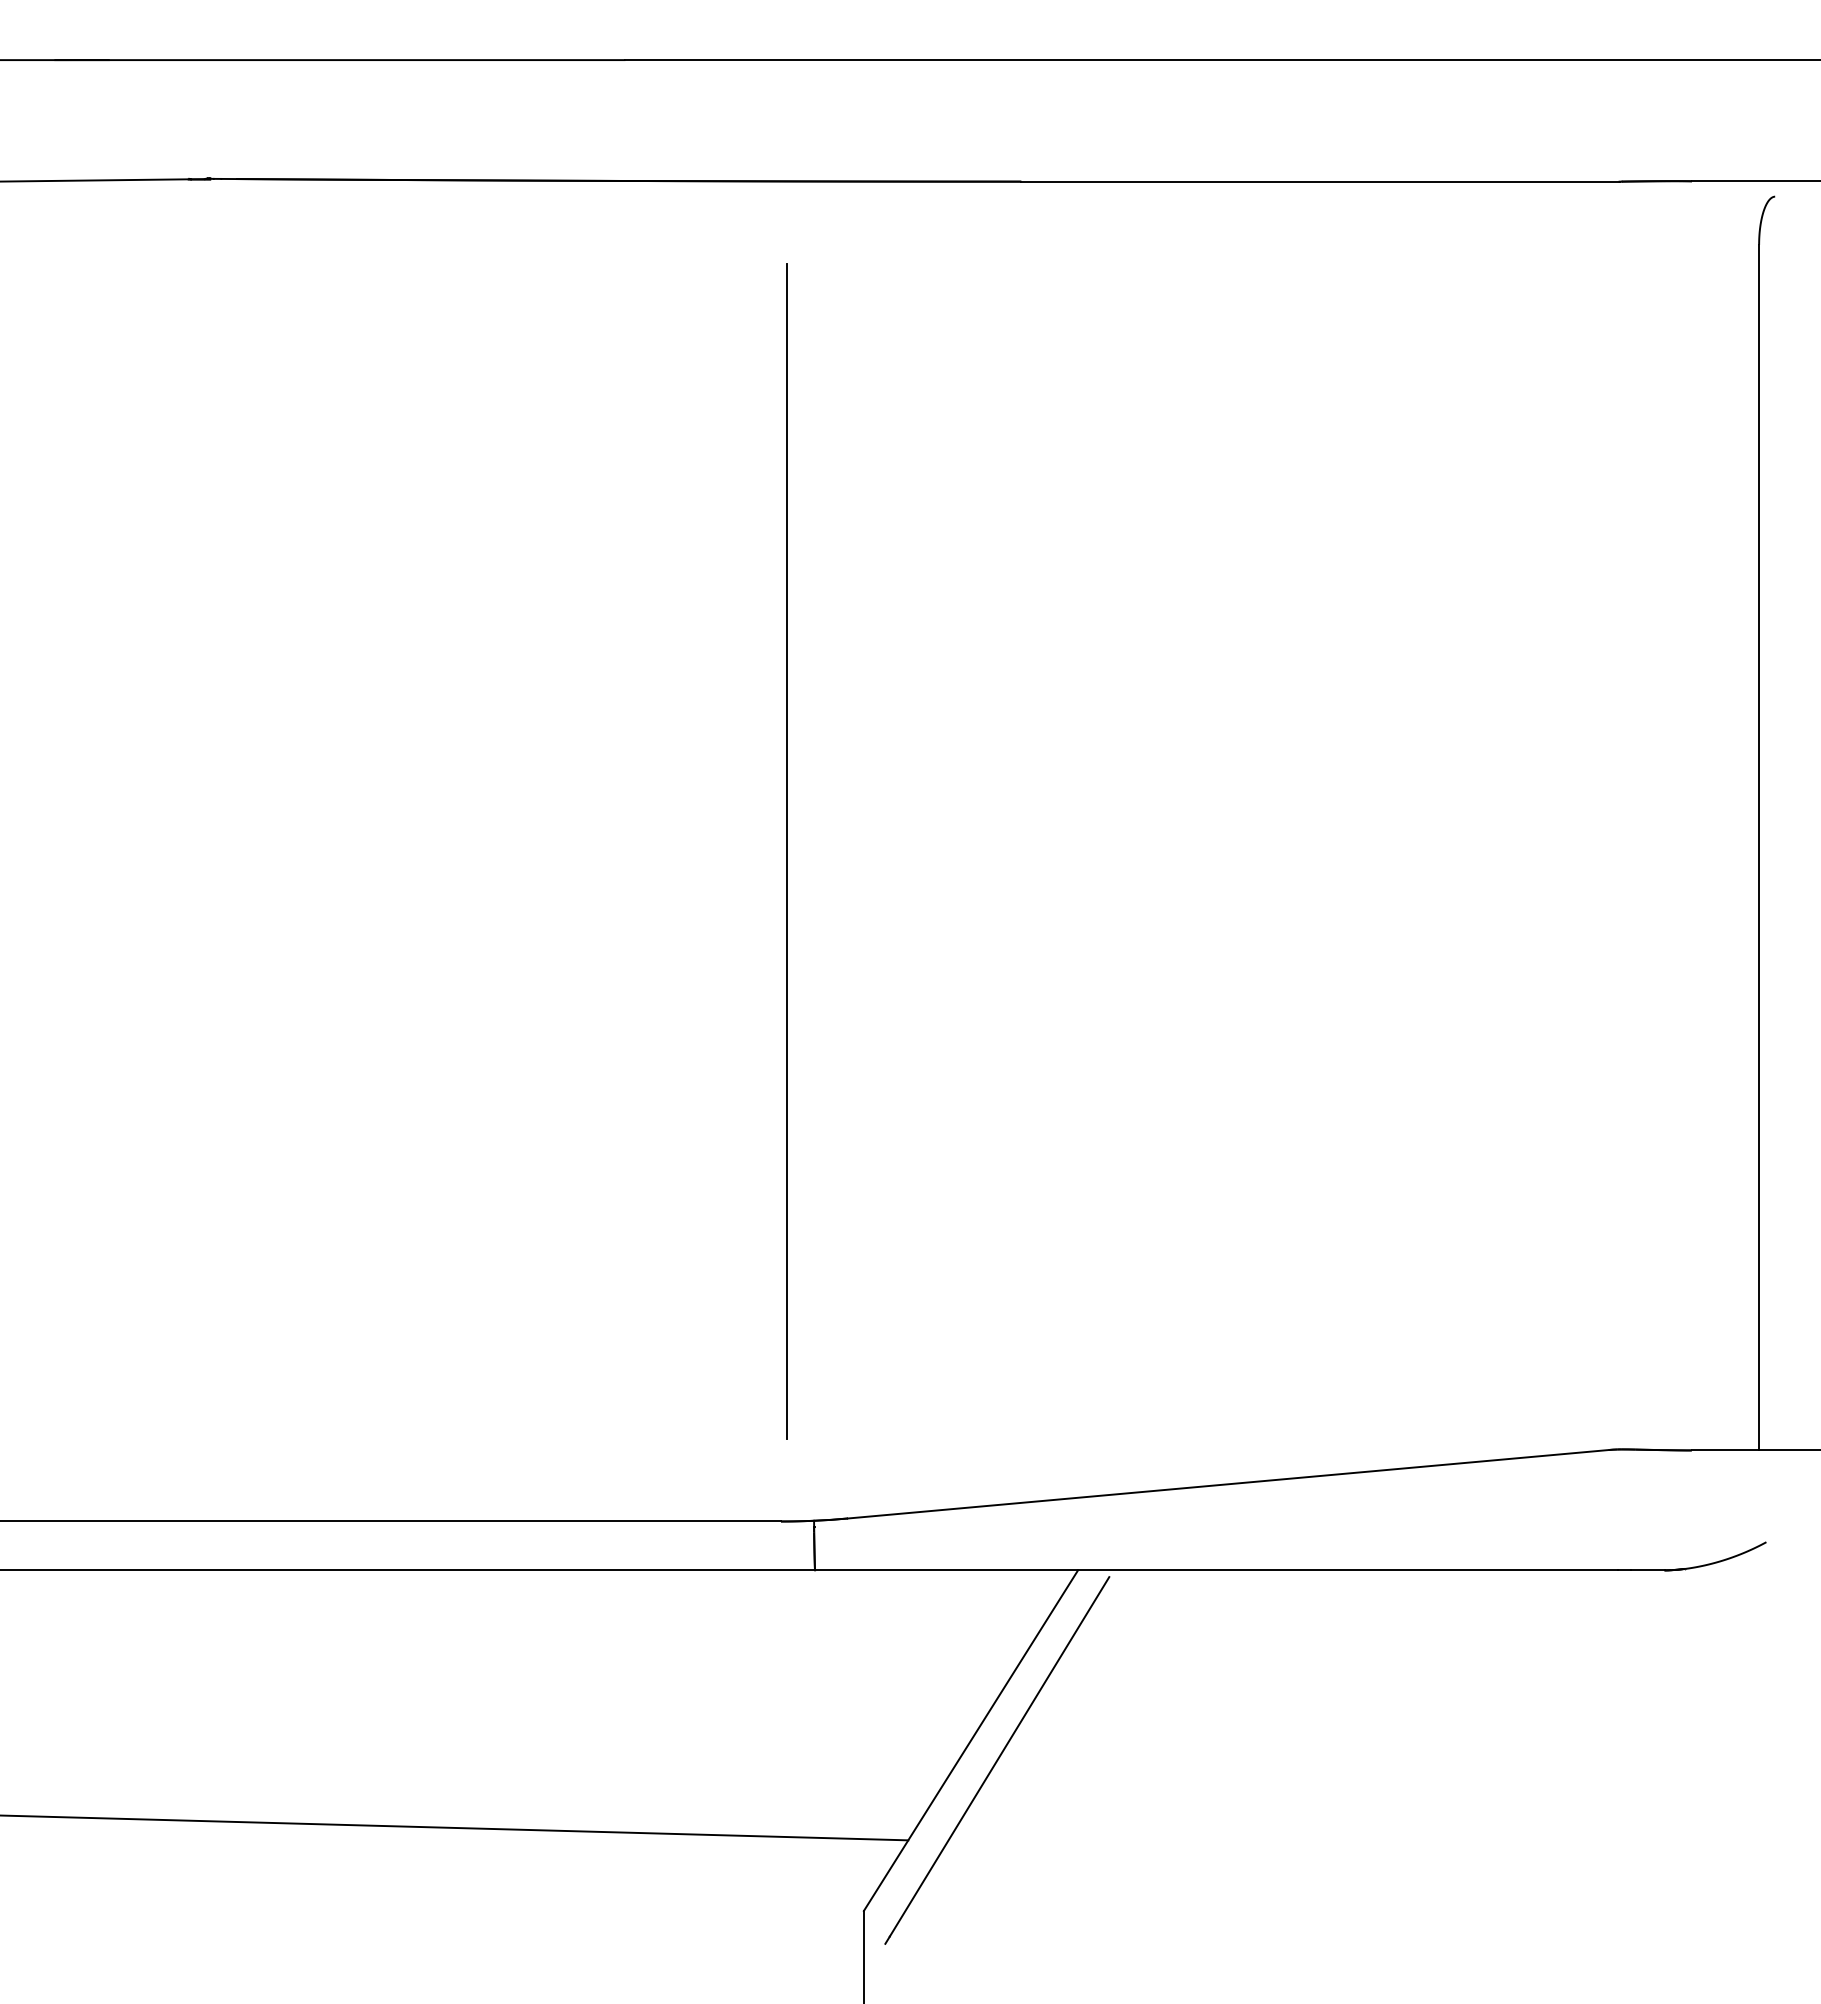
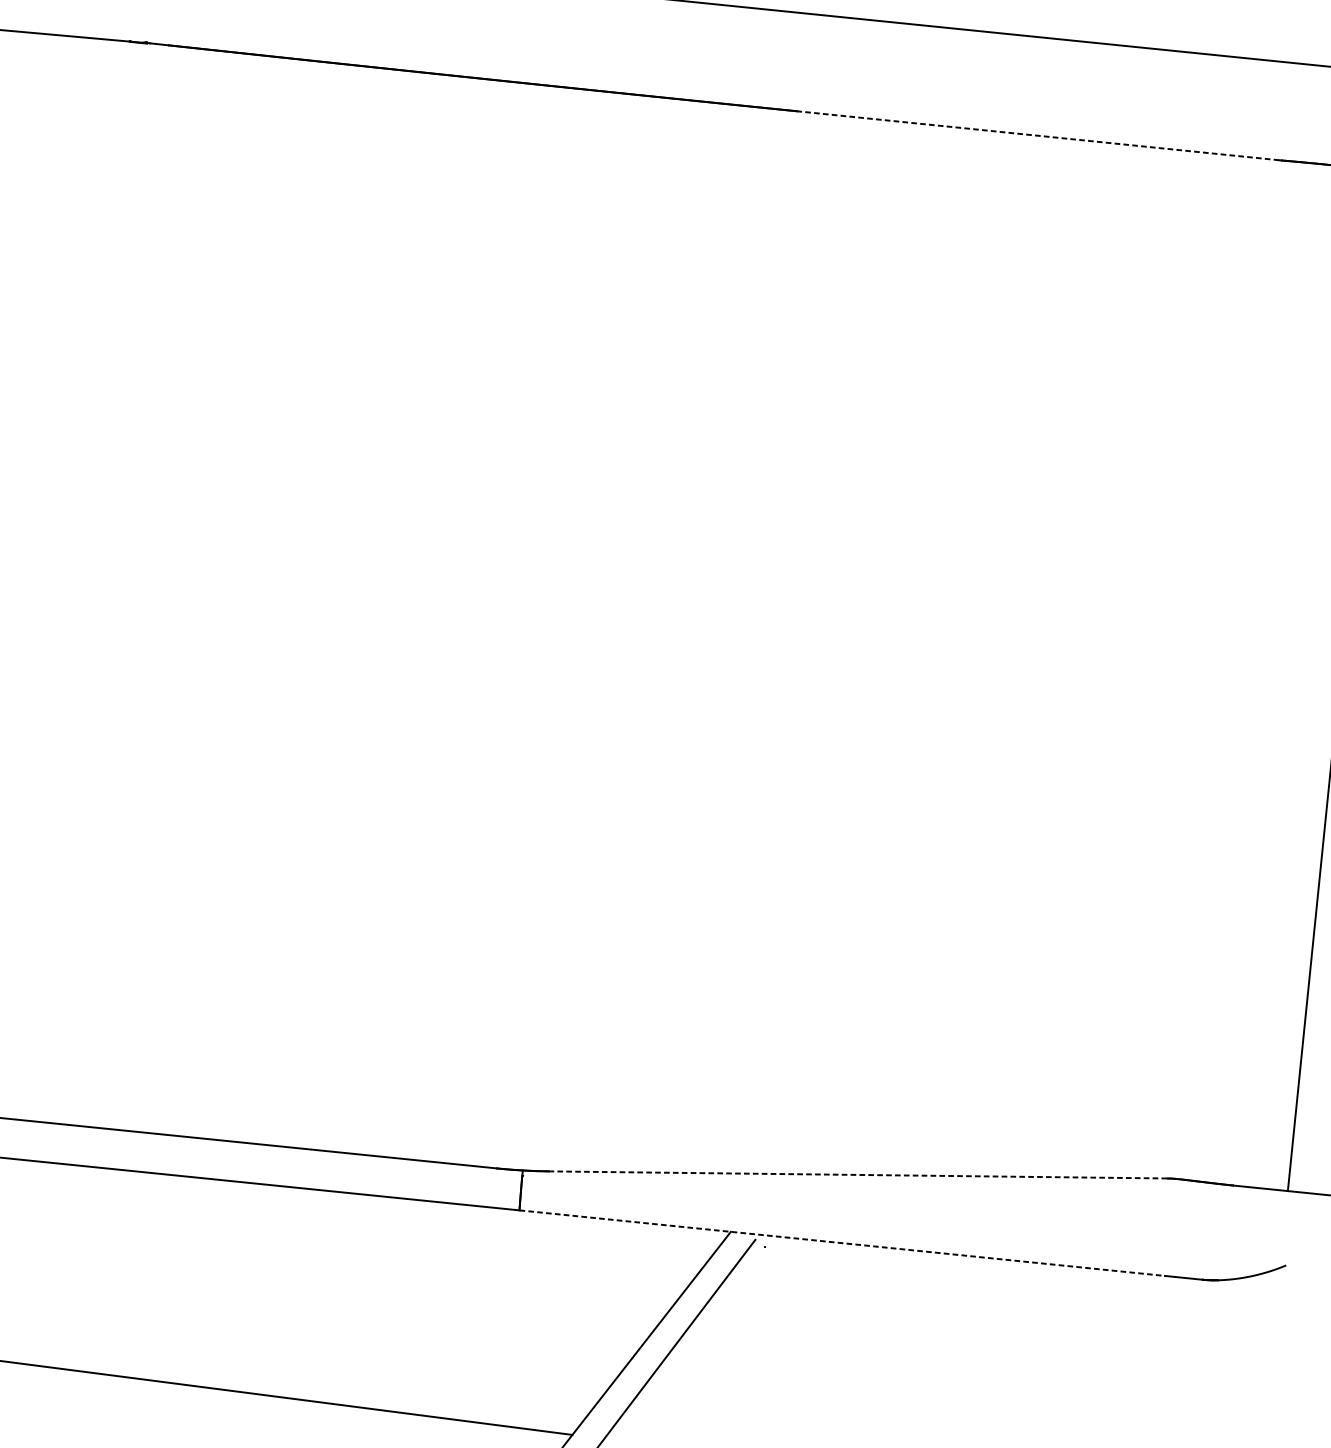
line: (1319, 181) -> (1038, 135), solid -> dashed
line: (786, 851) -> (555, 630), removed
line: (1228, 1484) -> (858, 1175), solid -> dashed
line: (1216, 1570) -> (842, 1243), solid -> dashed

